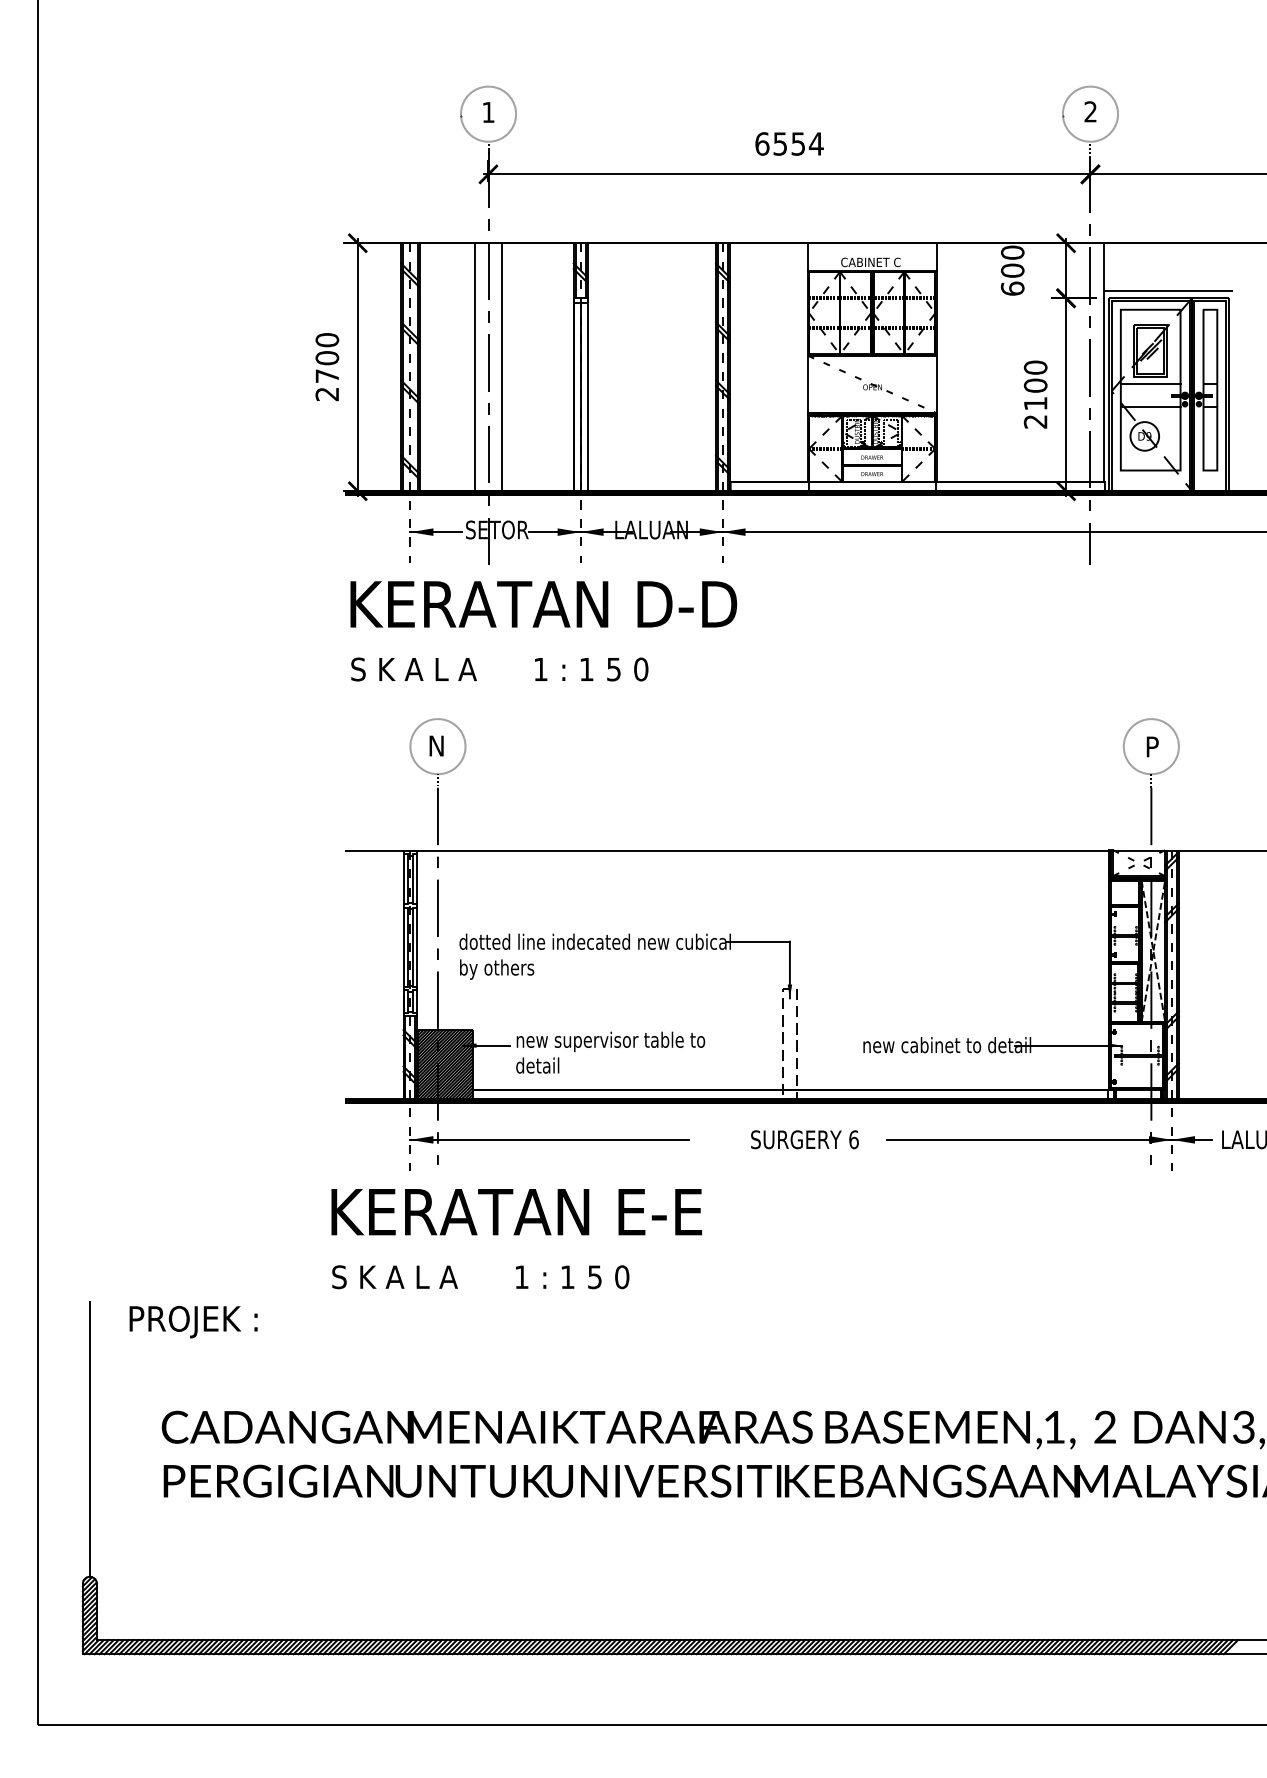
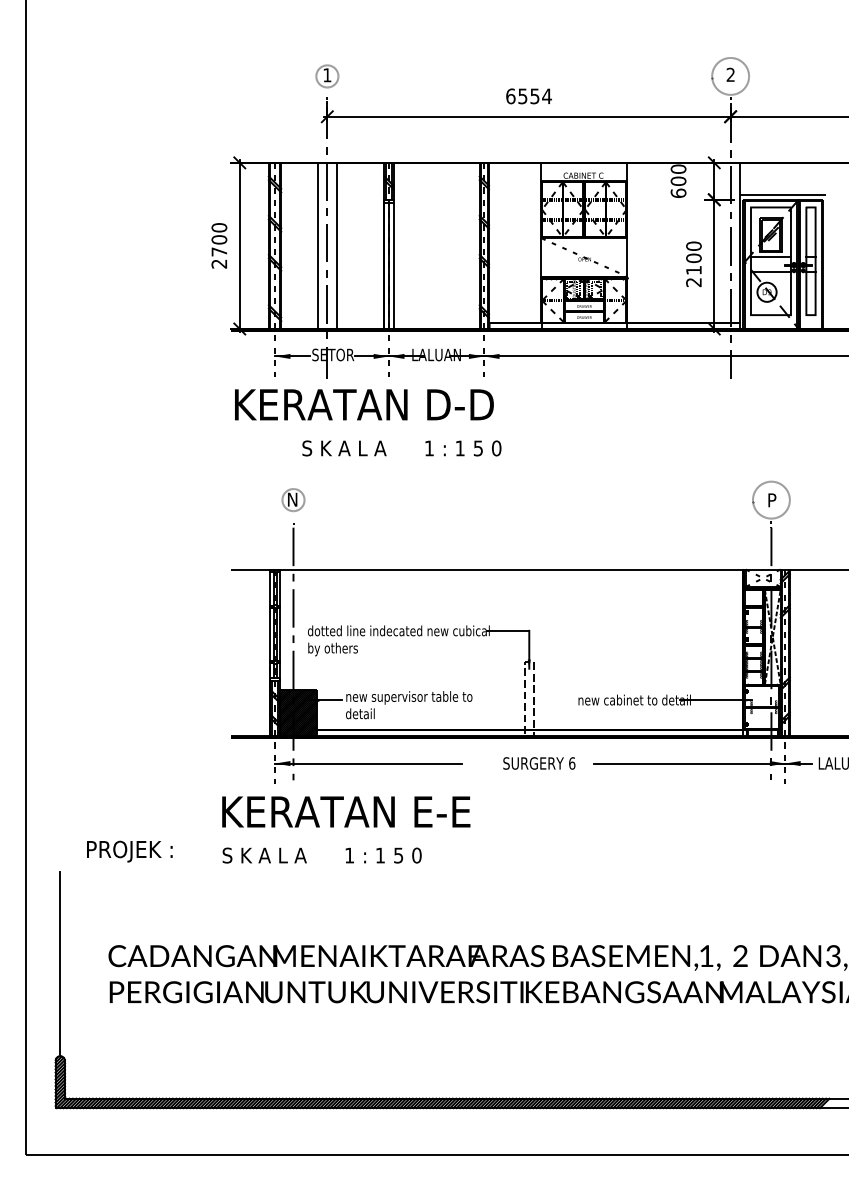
circle: (487, 112) -> (326, 75), size x0.6
text: (499, 669) -> (401, 448), moved
circle: (437, 745) -> (293, 499), size x0.6
text: (193, 1321) -> (129, 851), moved

